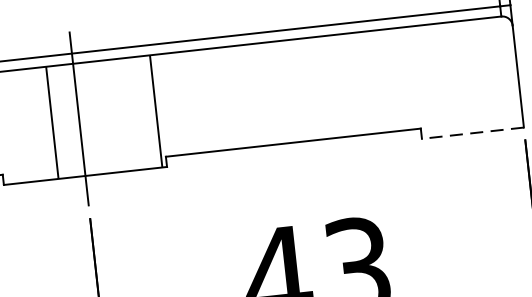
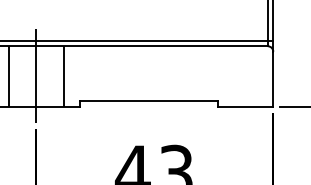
line: (155, 111) -> (63, 76), moved
line: (51, 122) -> (8, 76), moved
line: (472, 132) -> (245, 106), dashed -> solid

